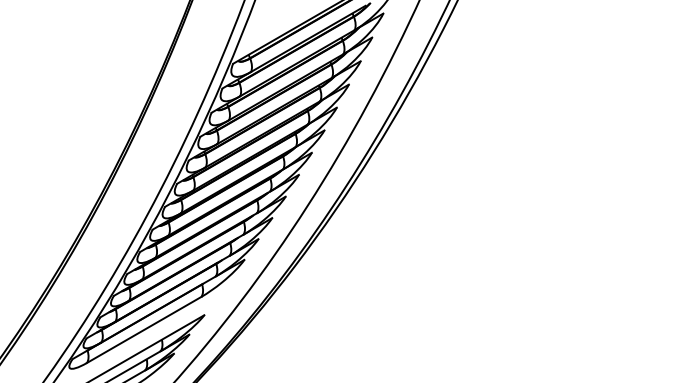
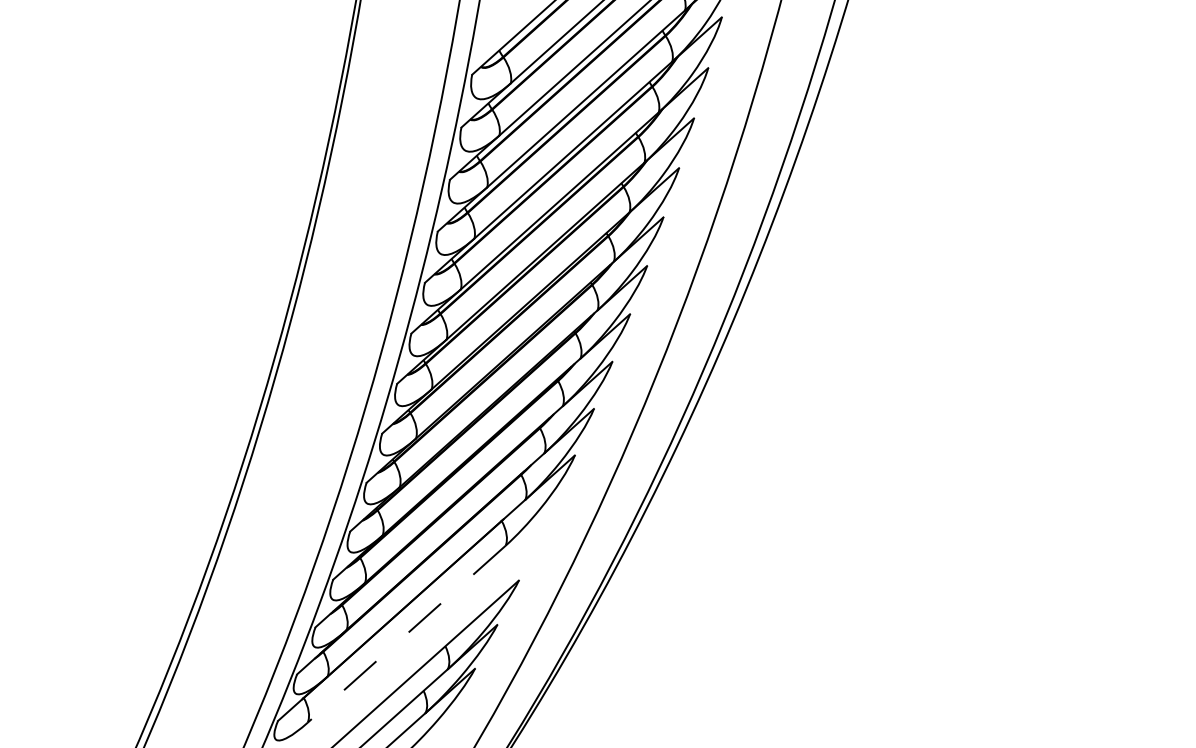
line: (143, 330) -> (405, 635), solid -> dashed

